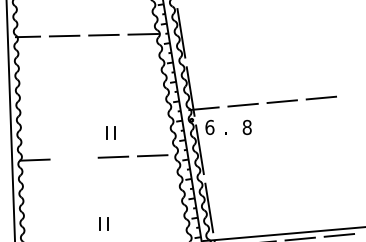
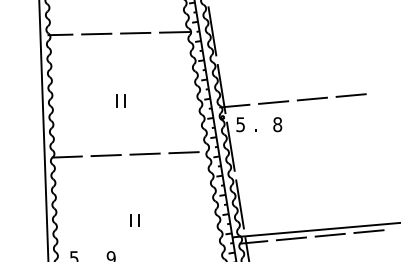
text: (209, 127) -> (240, 124), 6 -> 5
part: (109, 132) -> (120, 100), moved
line: (73, 158) -> (105, 155), added

